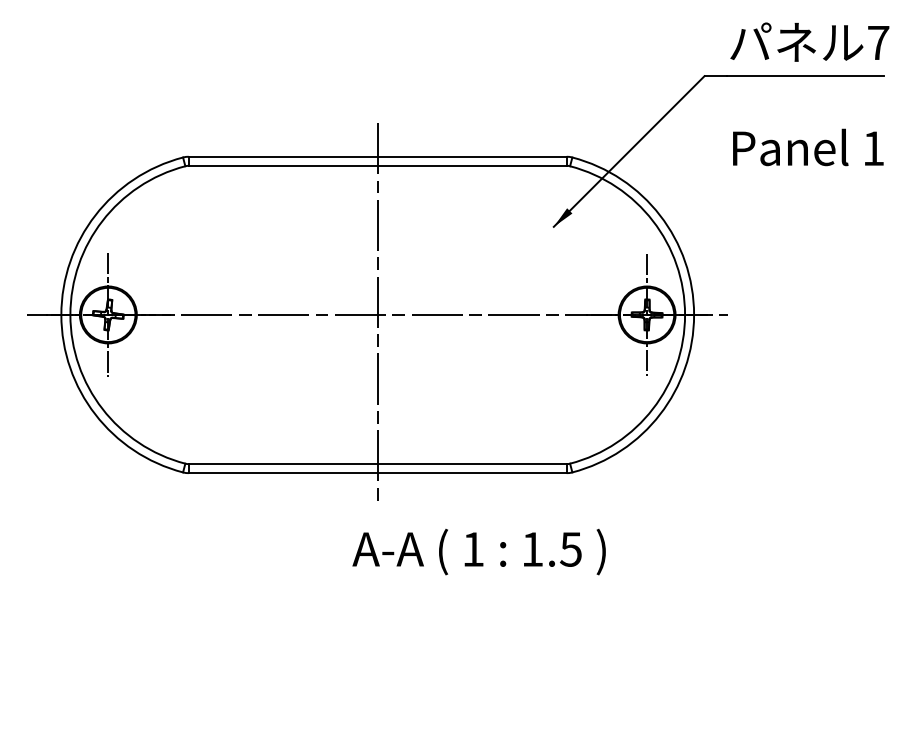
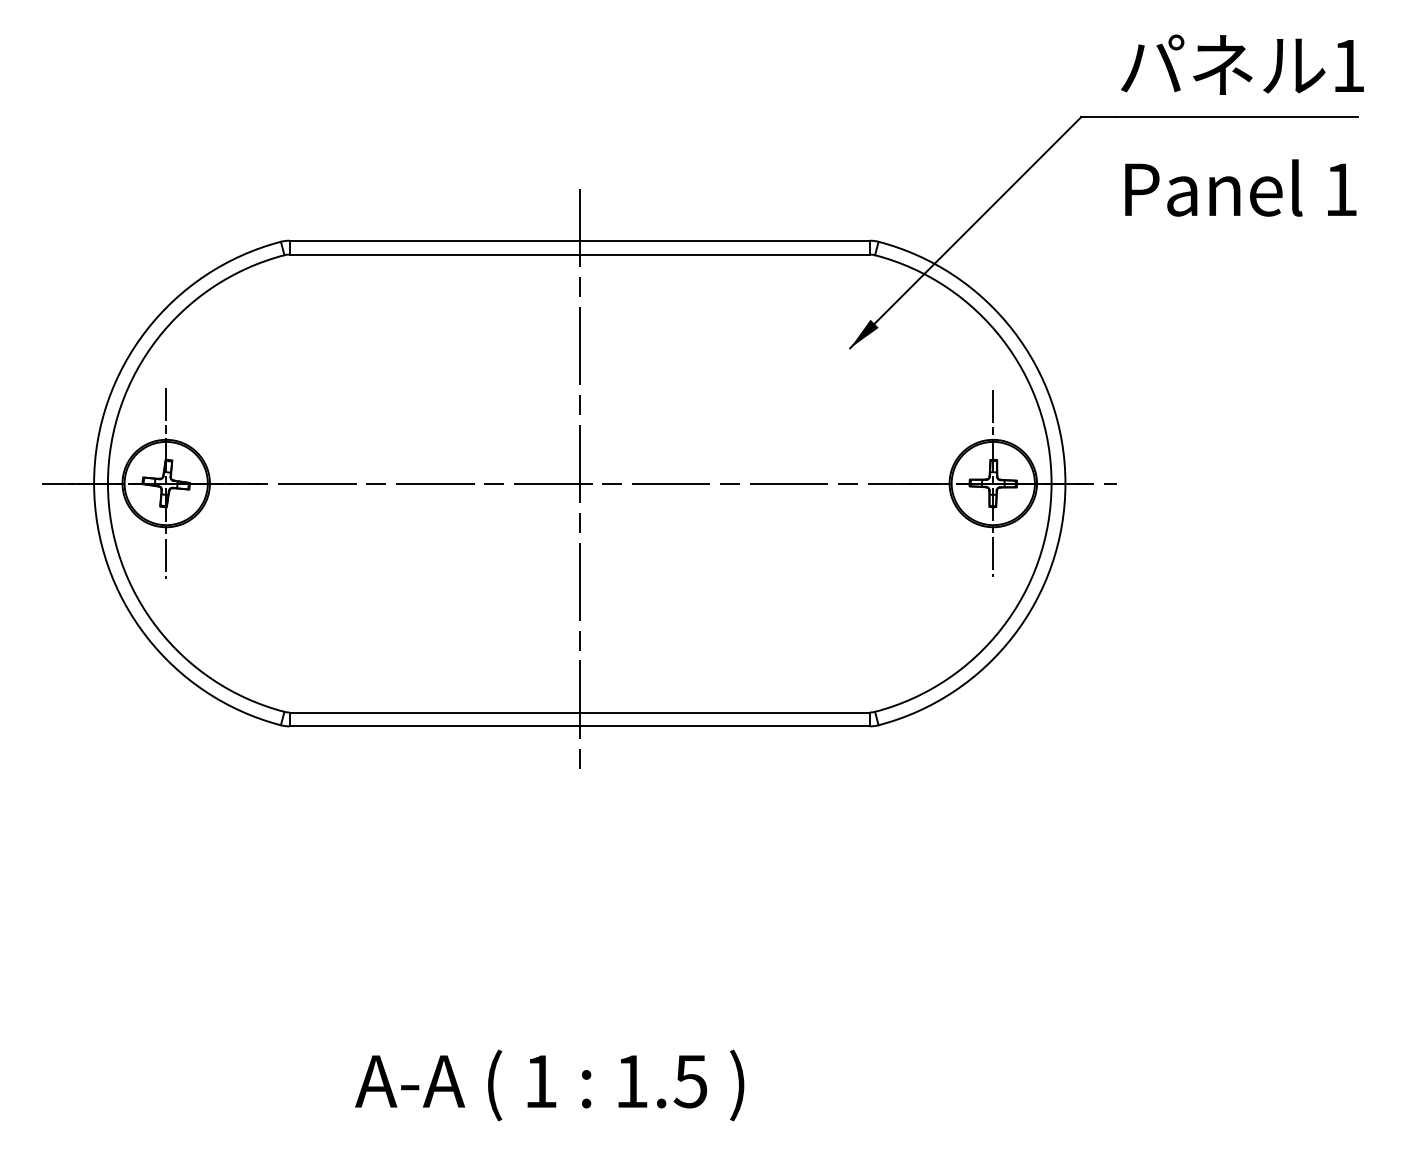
text: (878, 42) -> (1348, 65), 7 -> 1
text: (808, 147) -> (1241, 188), moved
text: (478, 552) -> (548, 1086), moved

